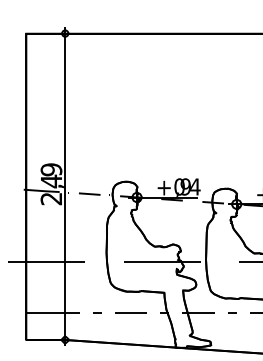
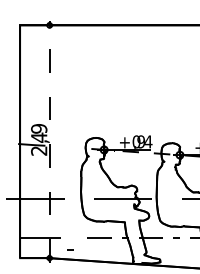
line: (65, 191) -> (49, 145), solid -> dashed
line: (89, 193) -> (68, 146), removed
line: (97, 312) -> (70, 250), moved

